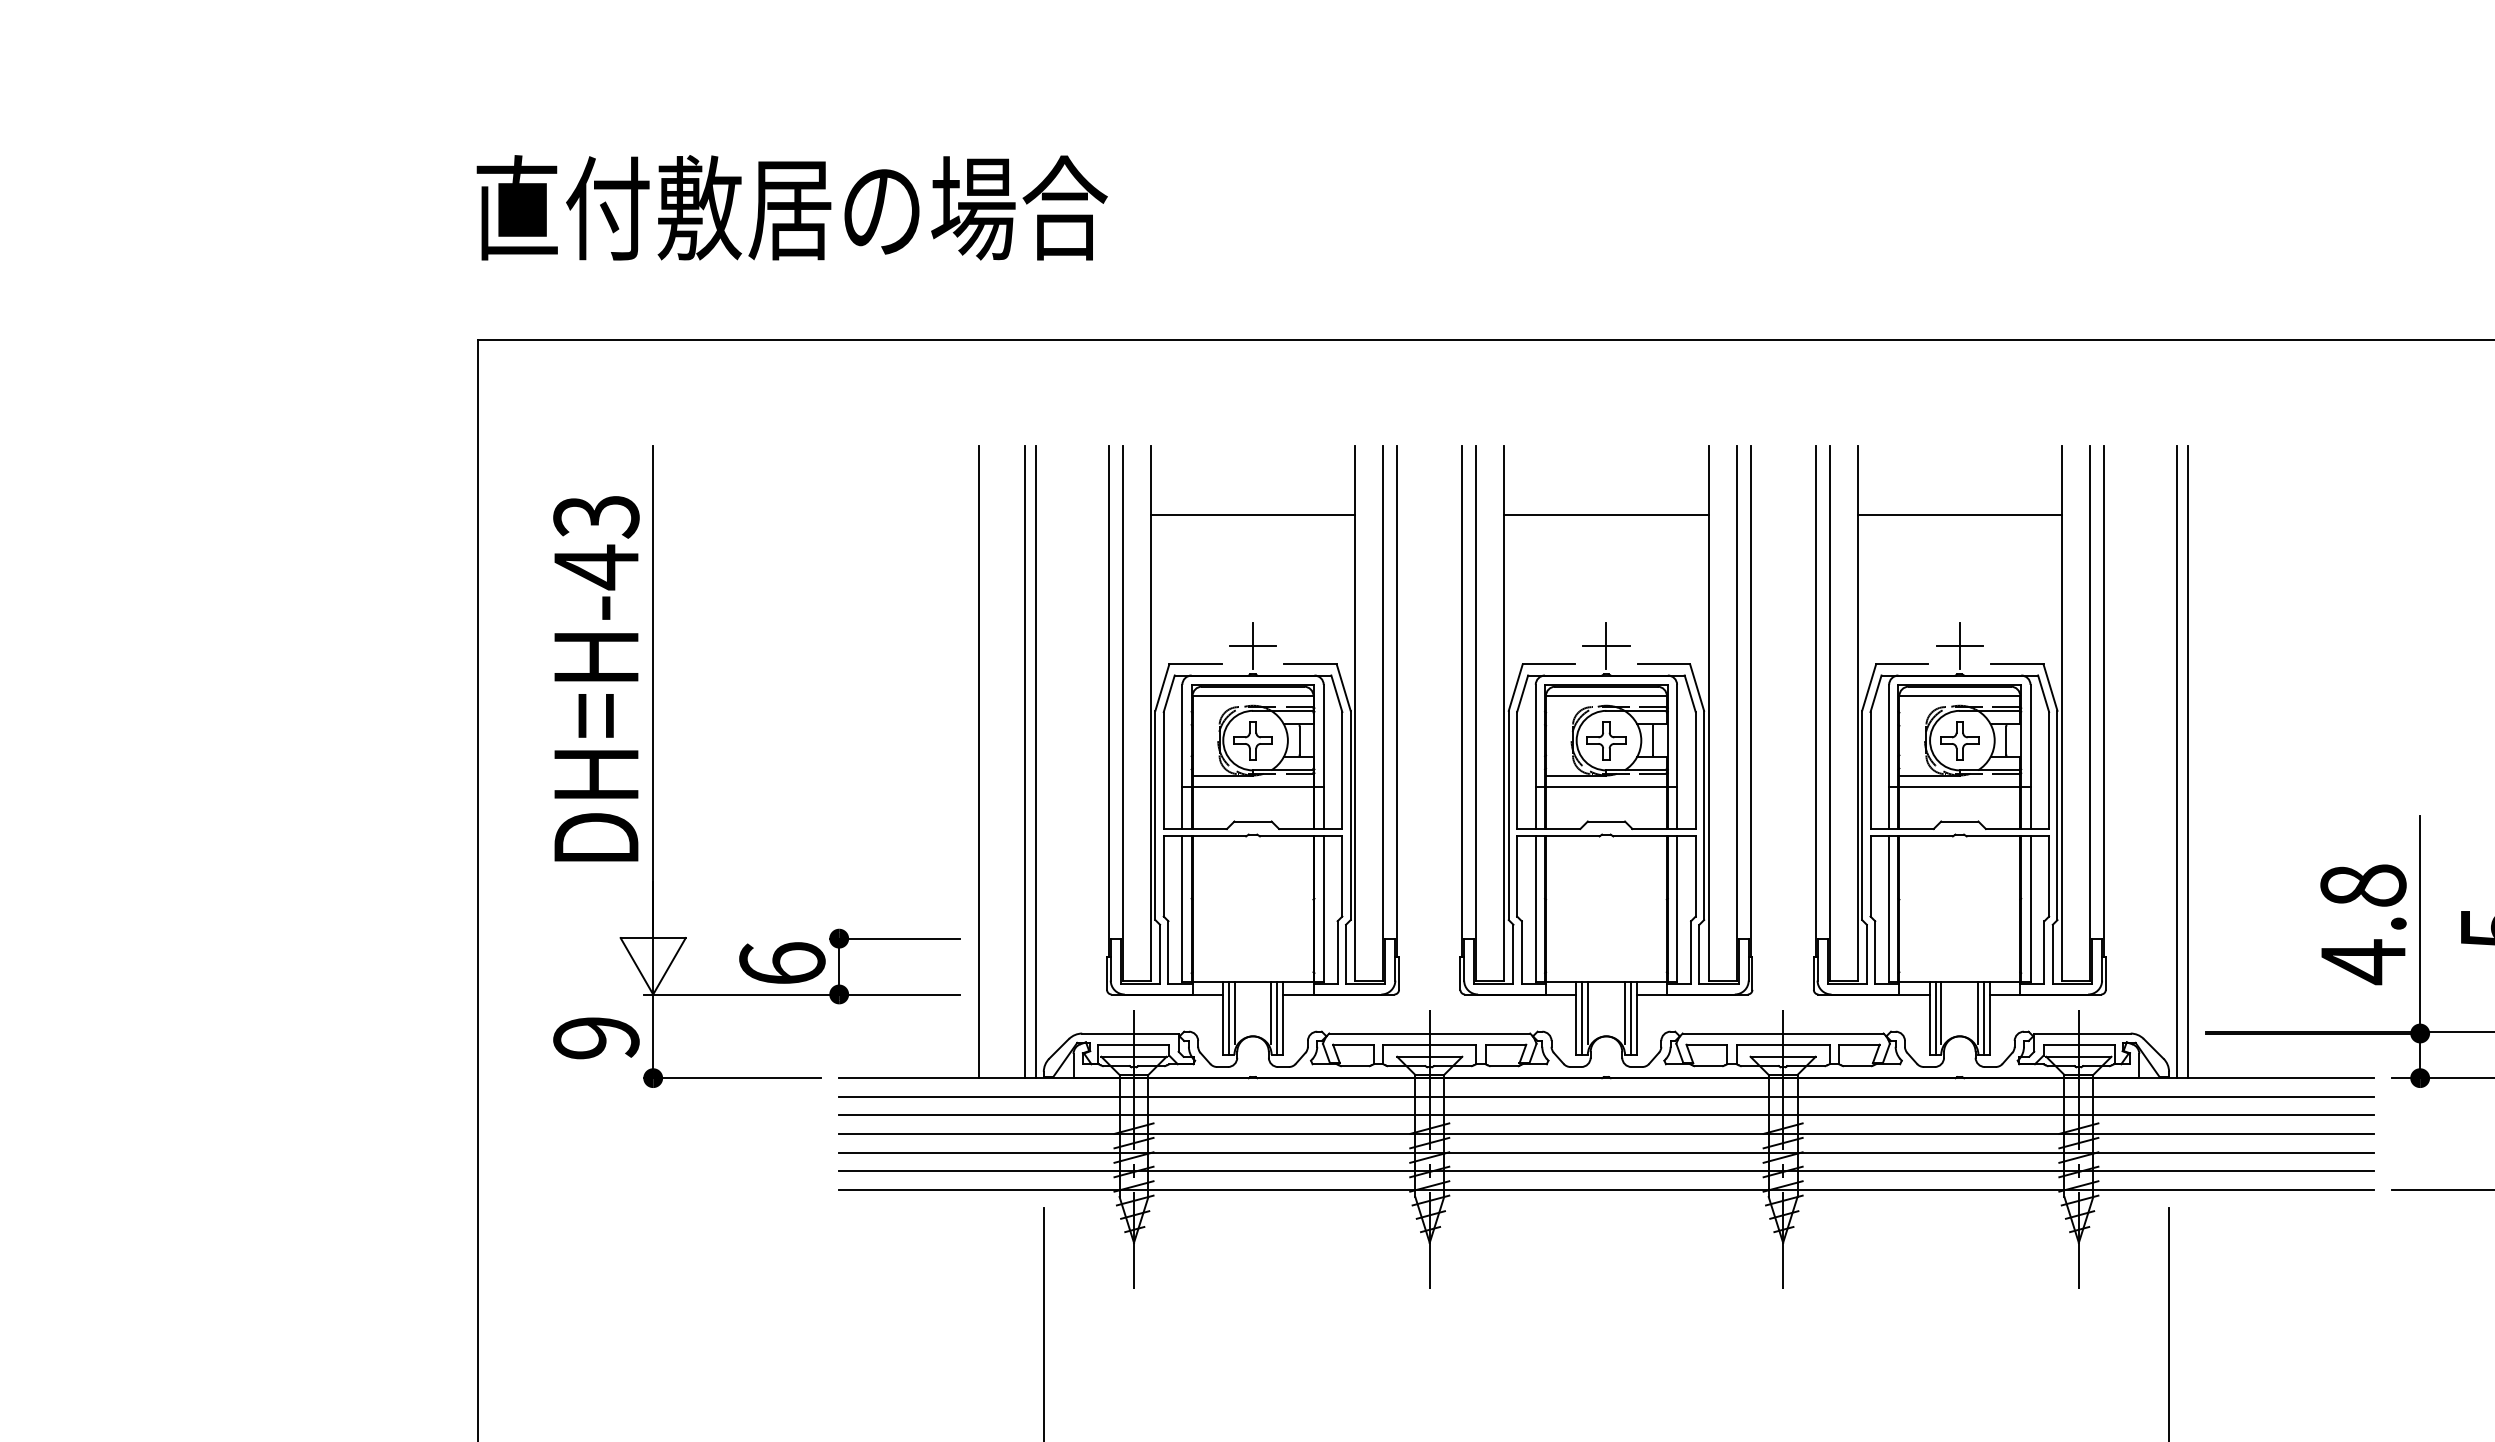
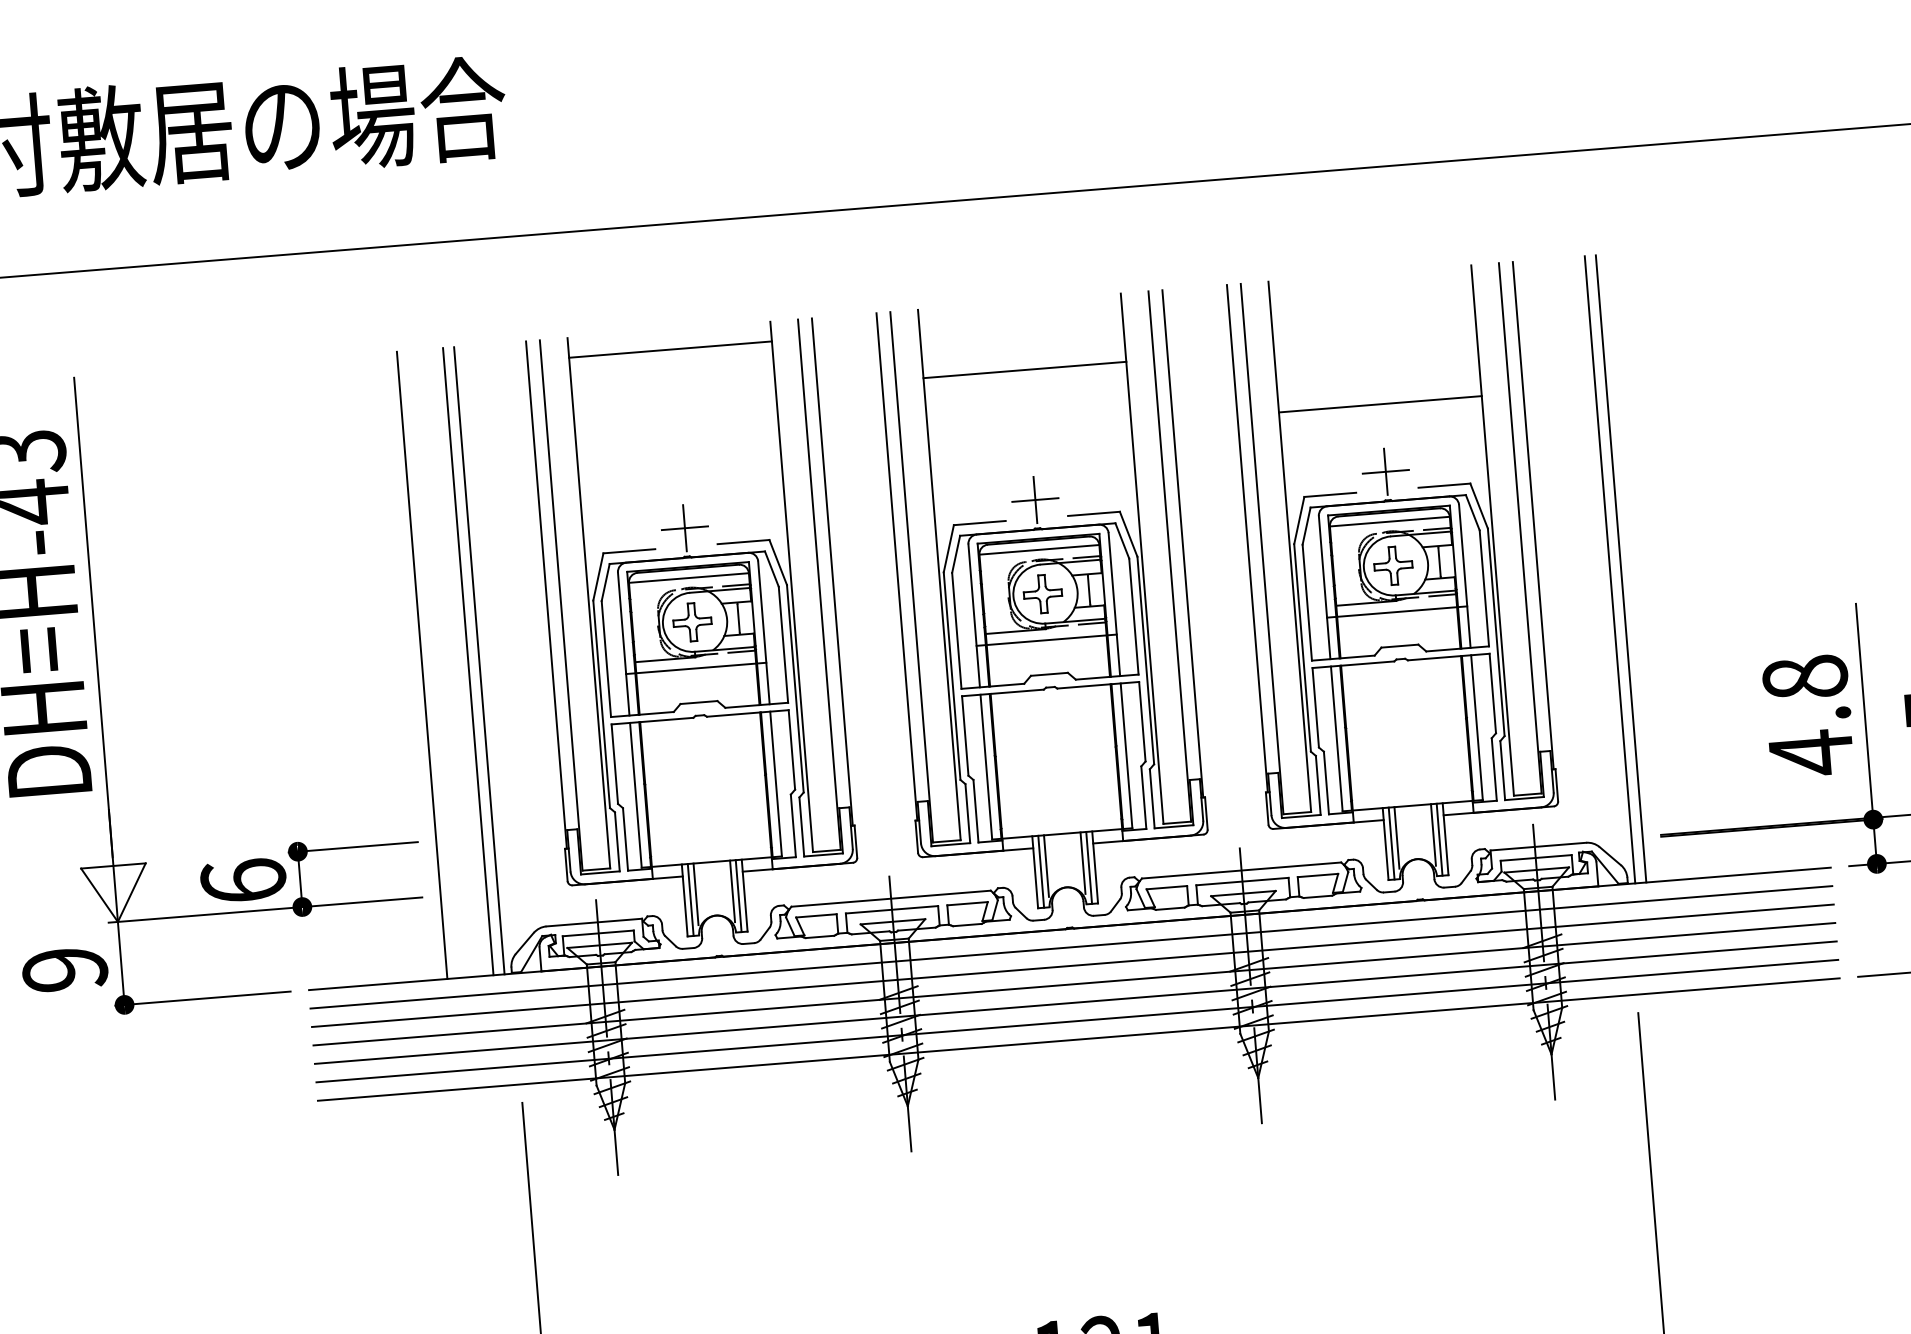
line: (1252, 514) -> (670, 349), moved
line: (1959, 514) -> (1380, 404), moved

